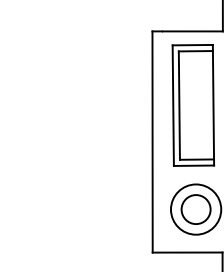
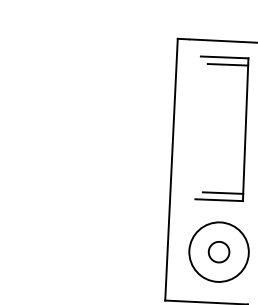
line: (172, 105) -> (197, 127), removed
line: (178, 105) -> (204, 128), removed
circle: (195, 209) -> (218, 252), size x0.6

